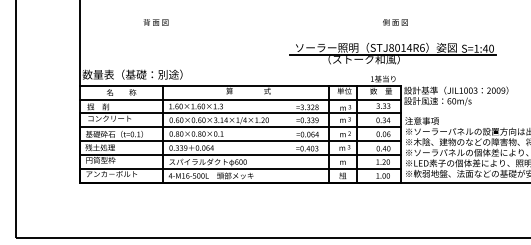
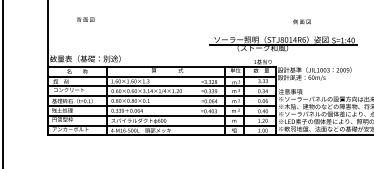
text: (155, 22) -> (85, 19), moved
text: (395, 22) -> (302, 21), moved
part: (392, 53) -> (282, 43), moved

